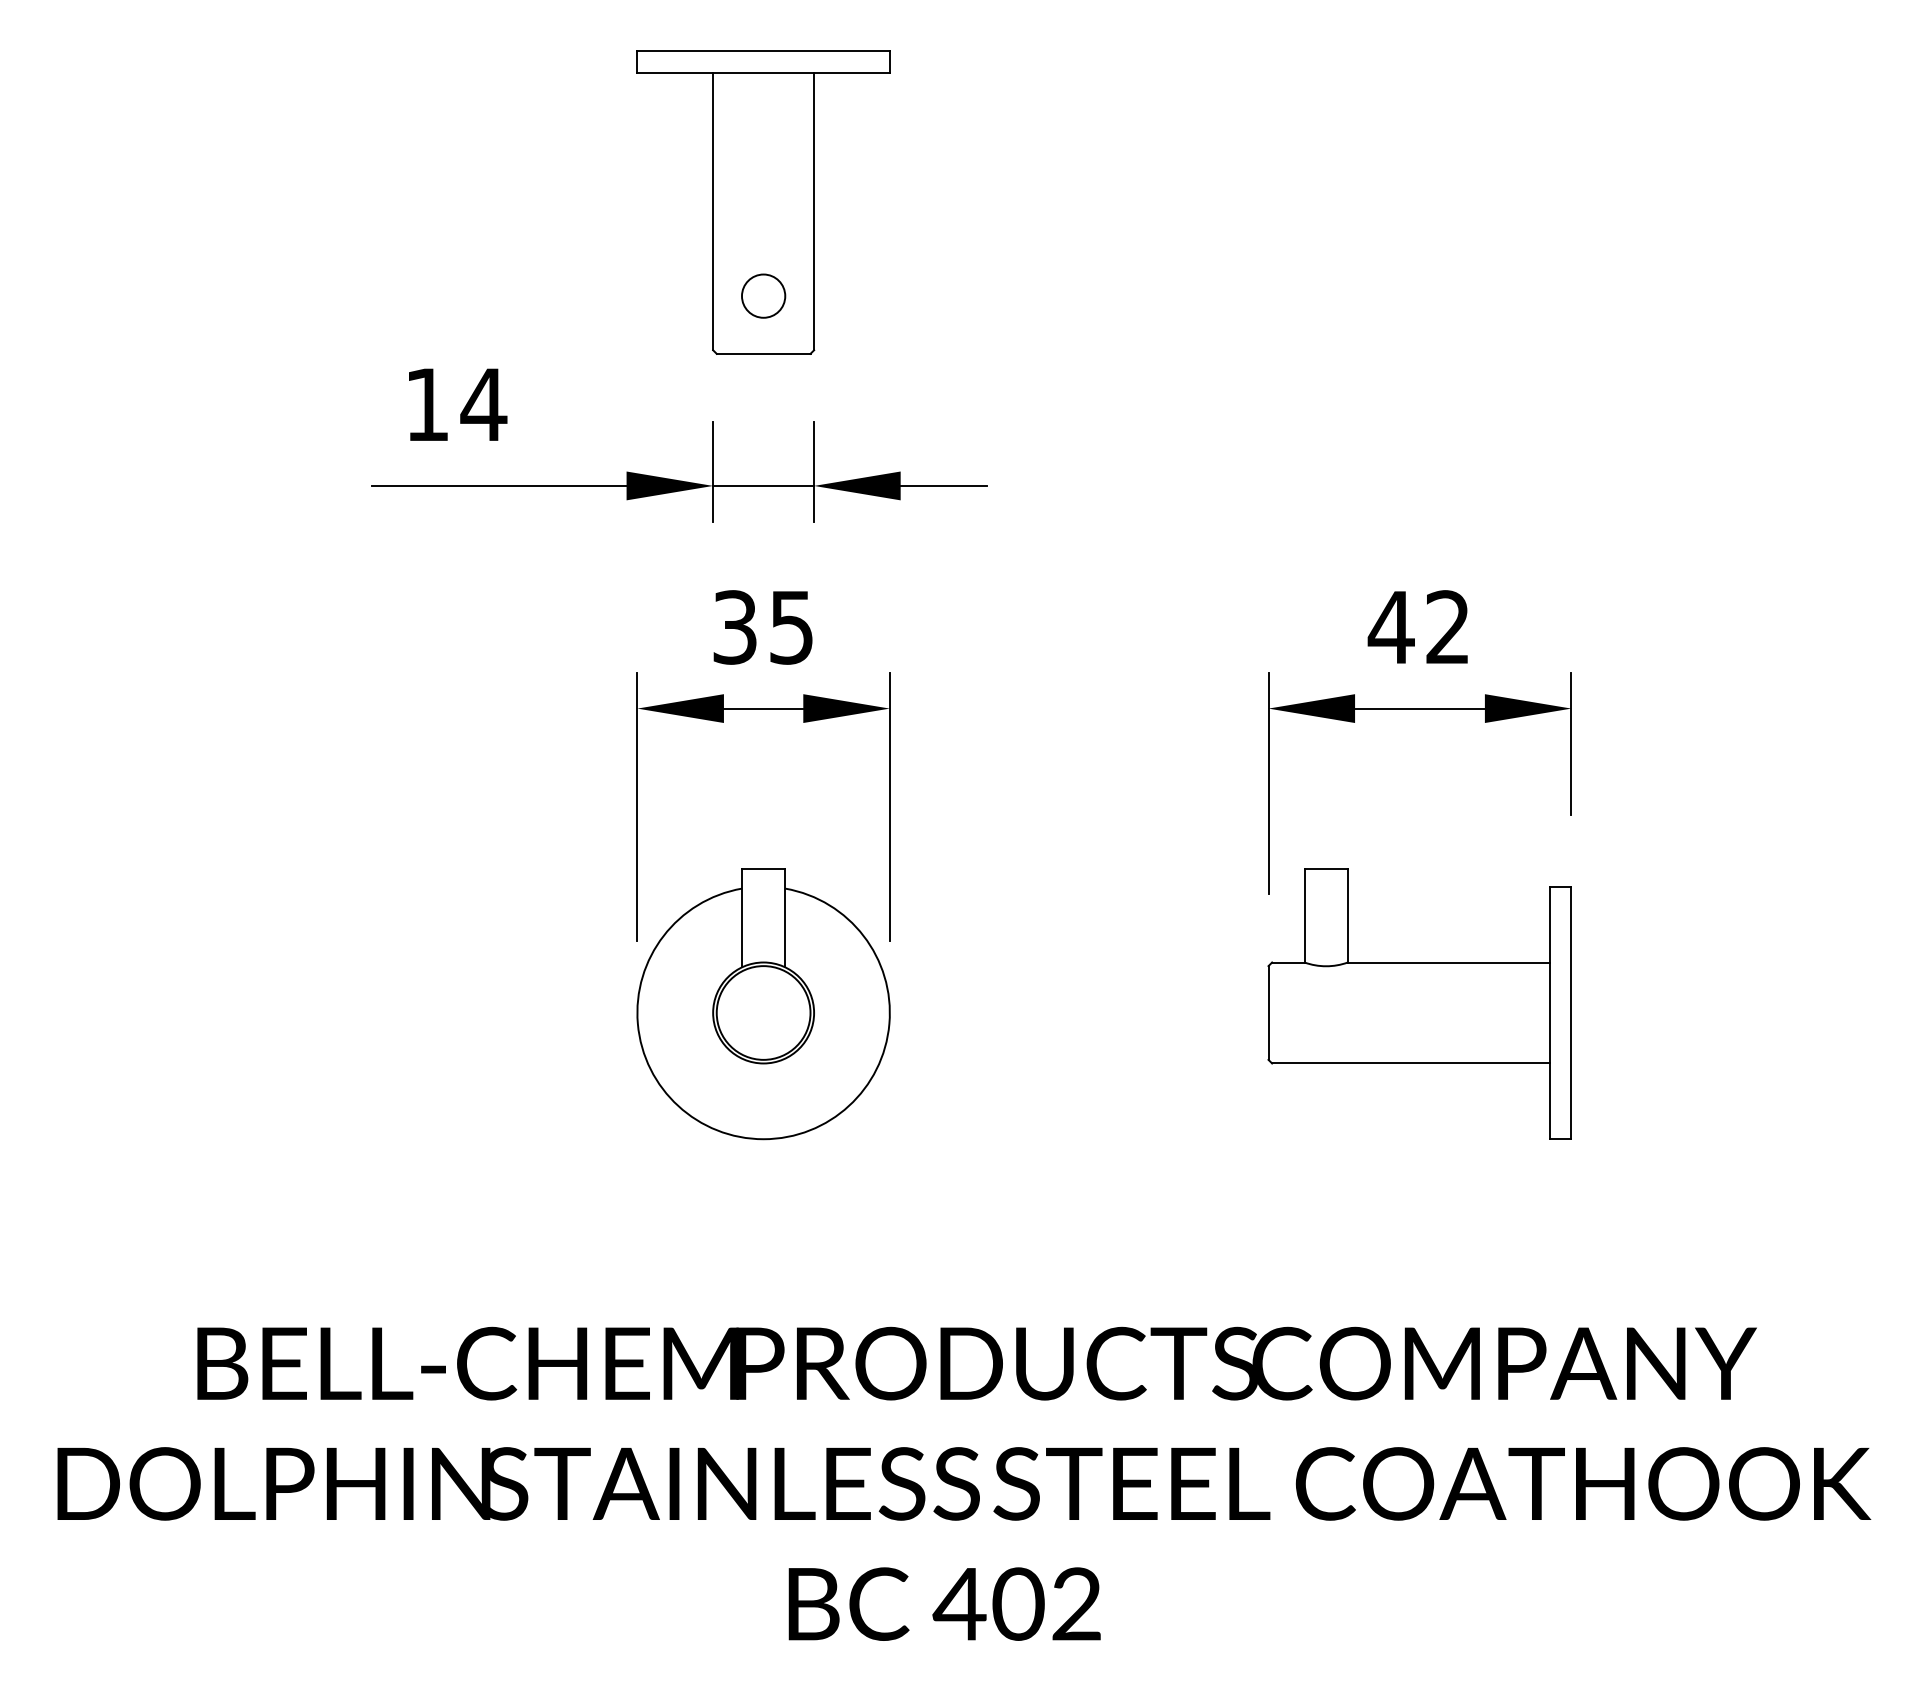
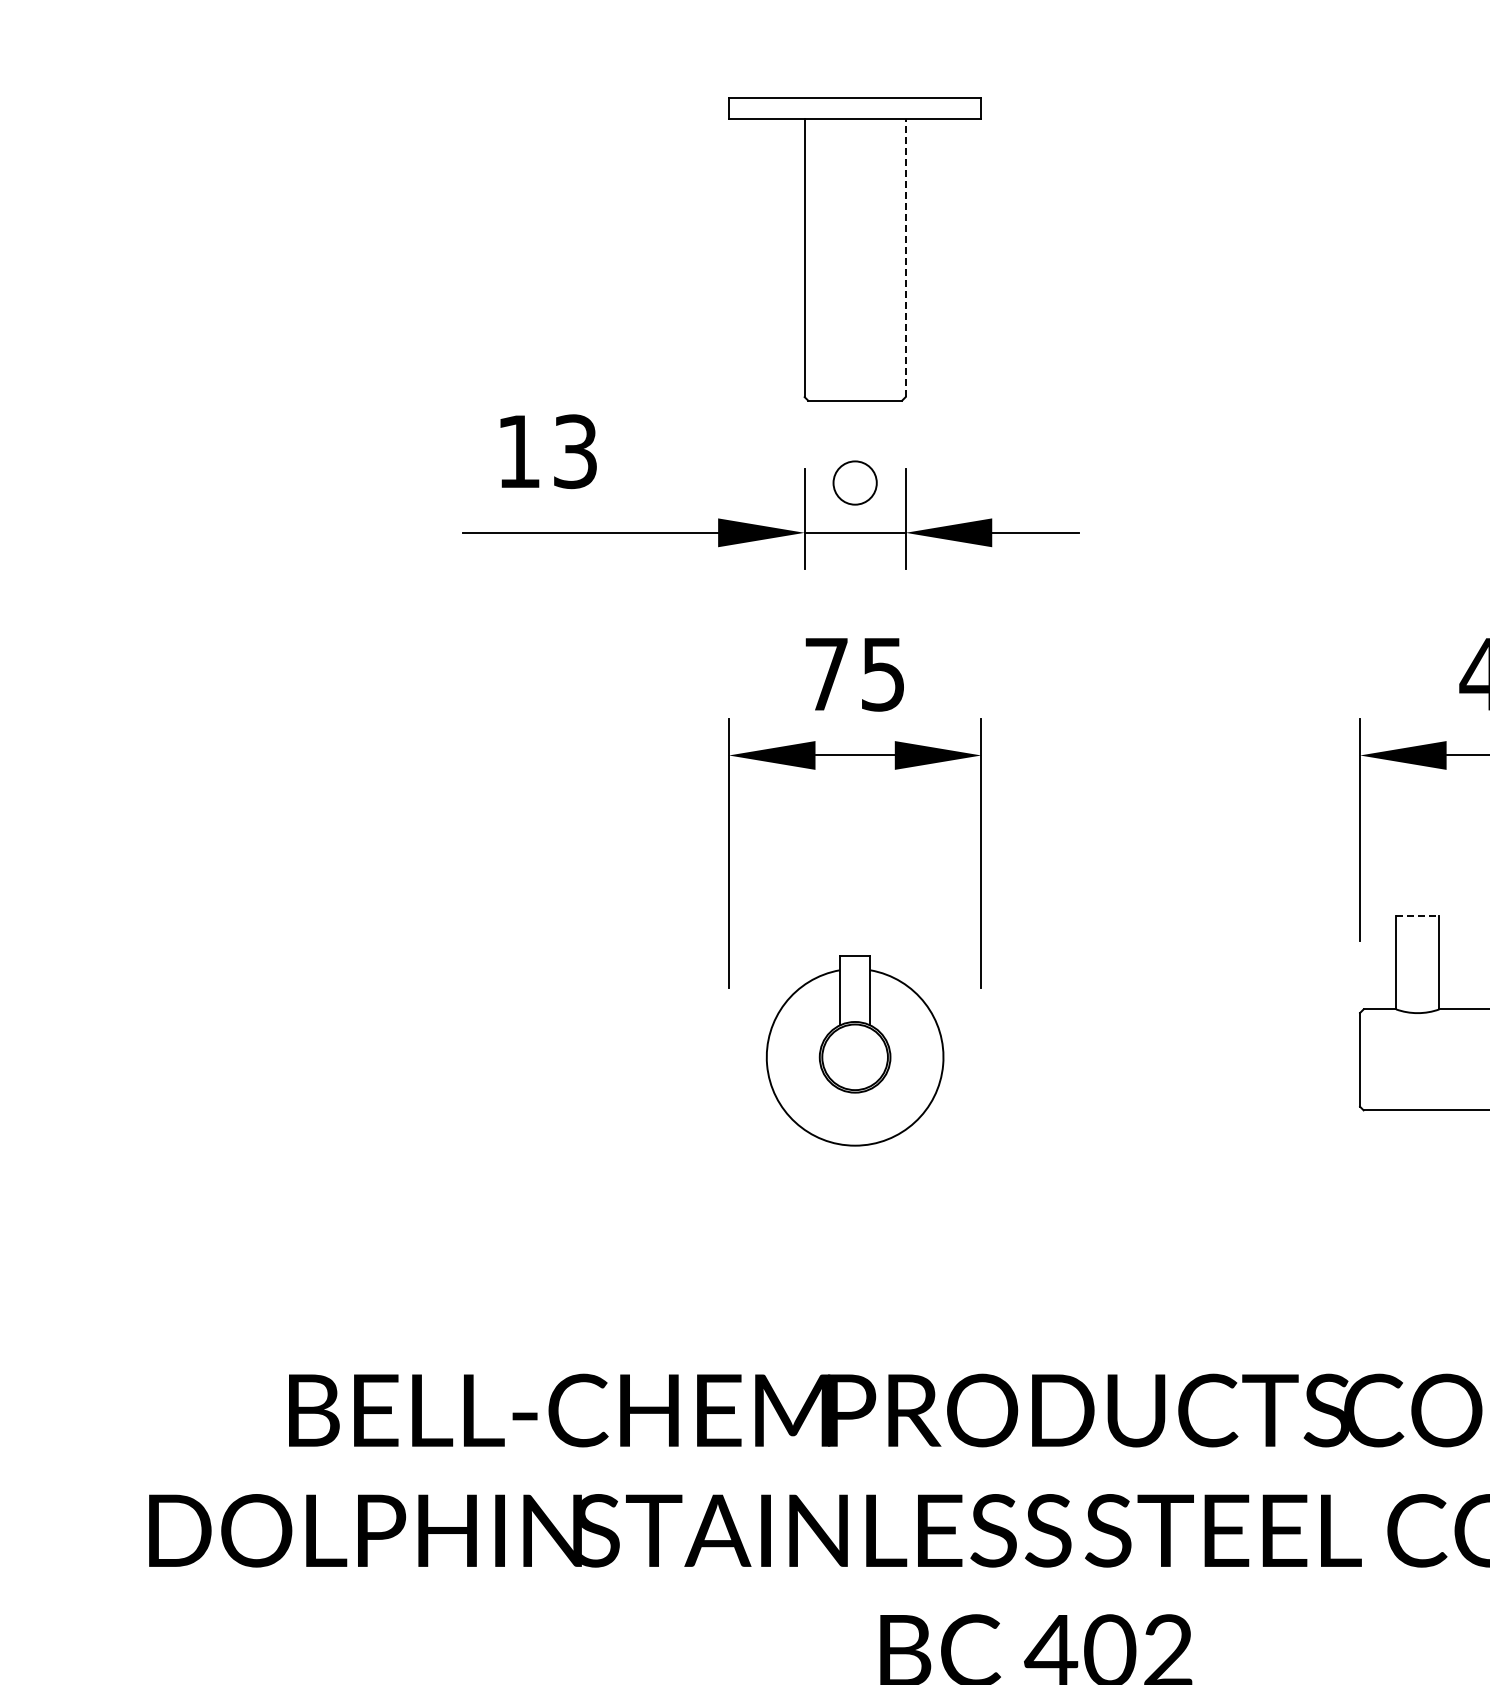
line: (814, 211) -> (906, 258), solid -> dashed
circle: (763, 295) -> (855, 482), moved
text: (483, 404) -> (575, 451), 14 -> 13
text: (734, 627) -> (826, 674), 35 -> 75
line: (1326, 868) -> (1418, 915), solid -> dashed
part: (763, 1004) -> (855, 1051), size x0.7

